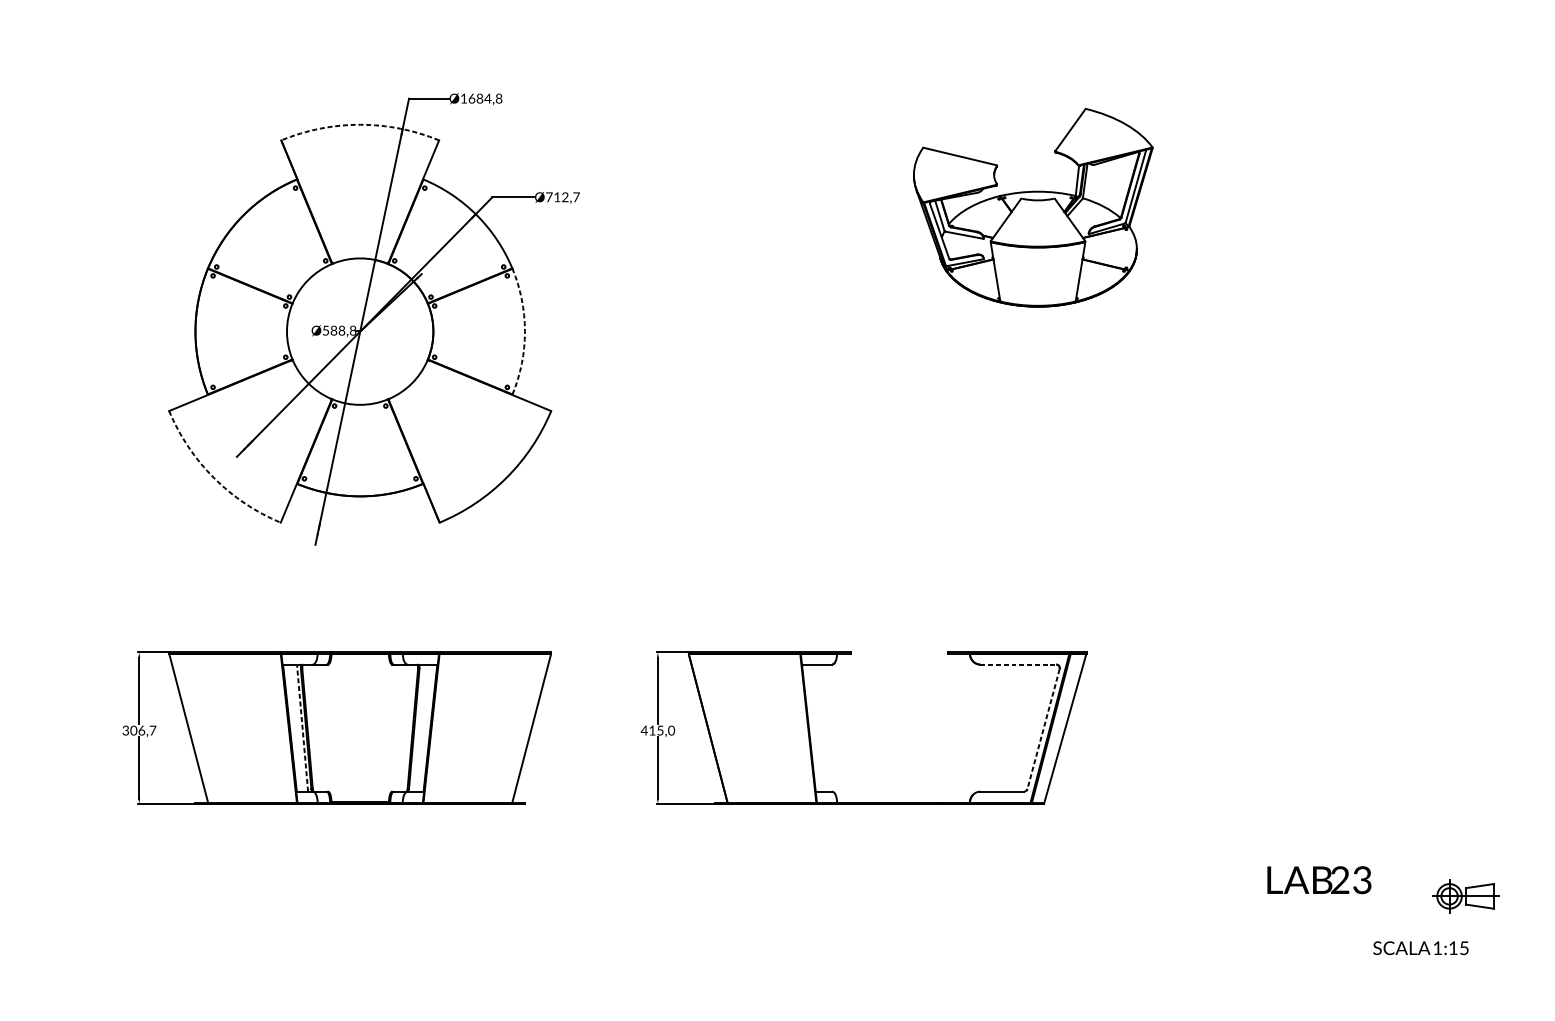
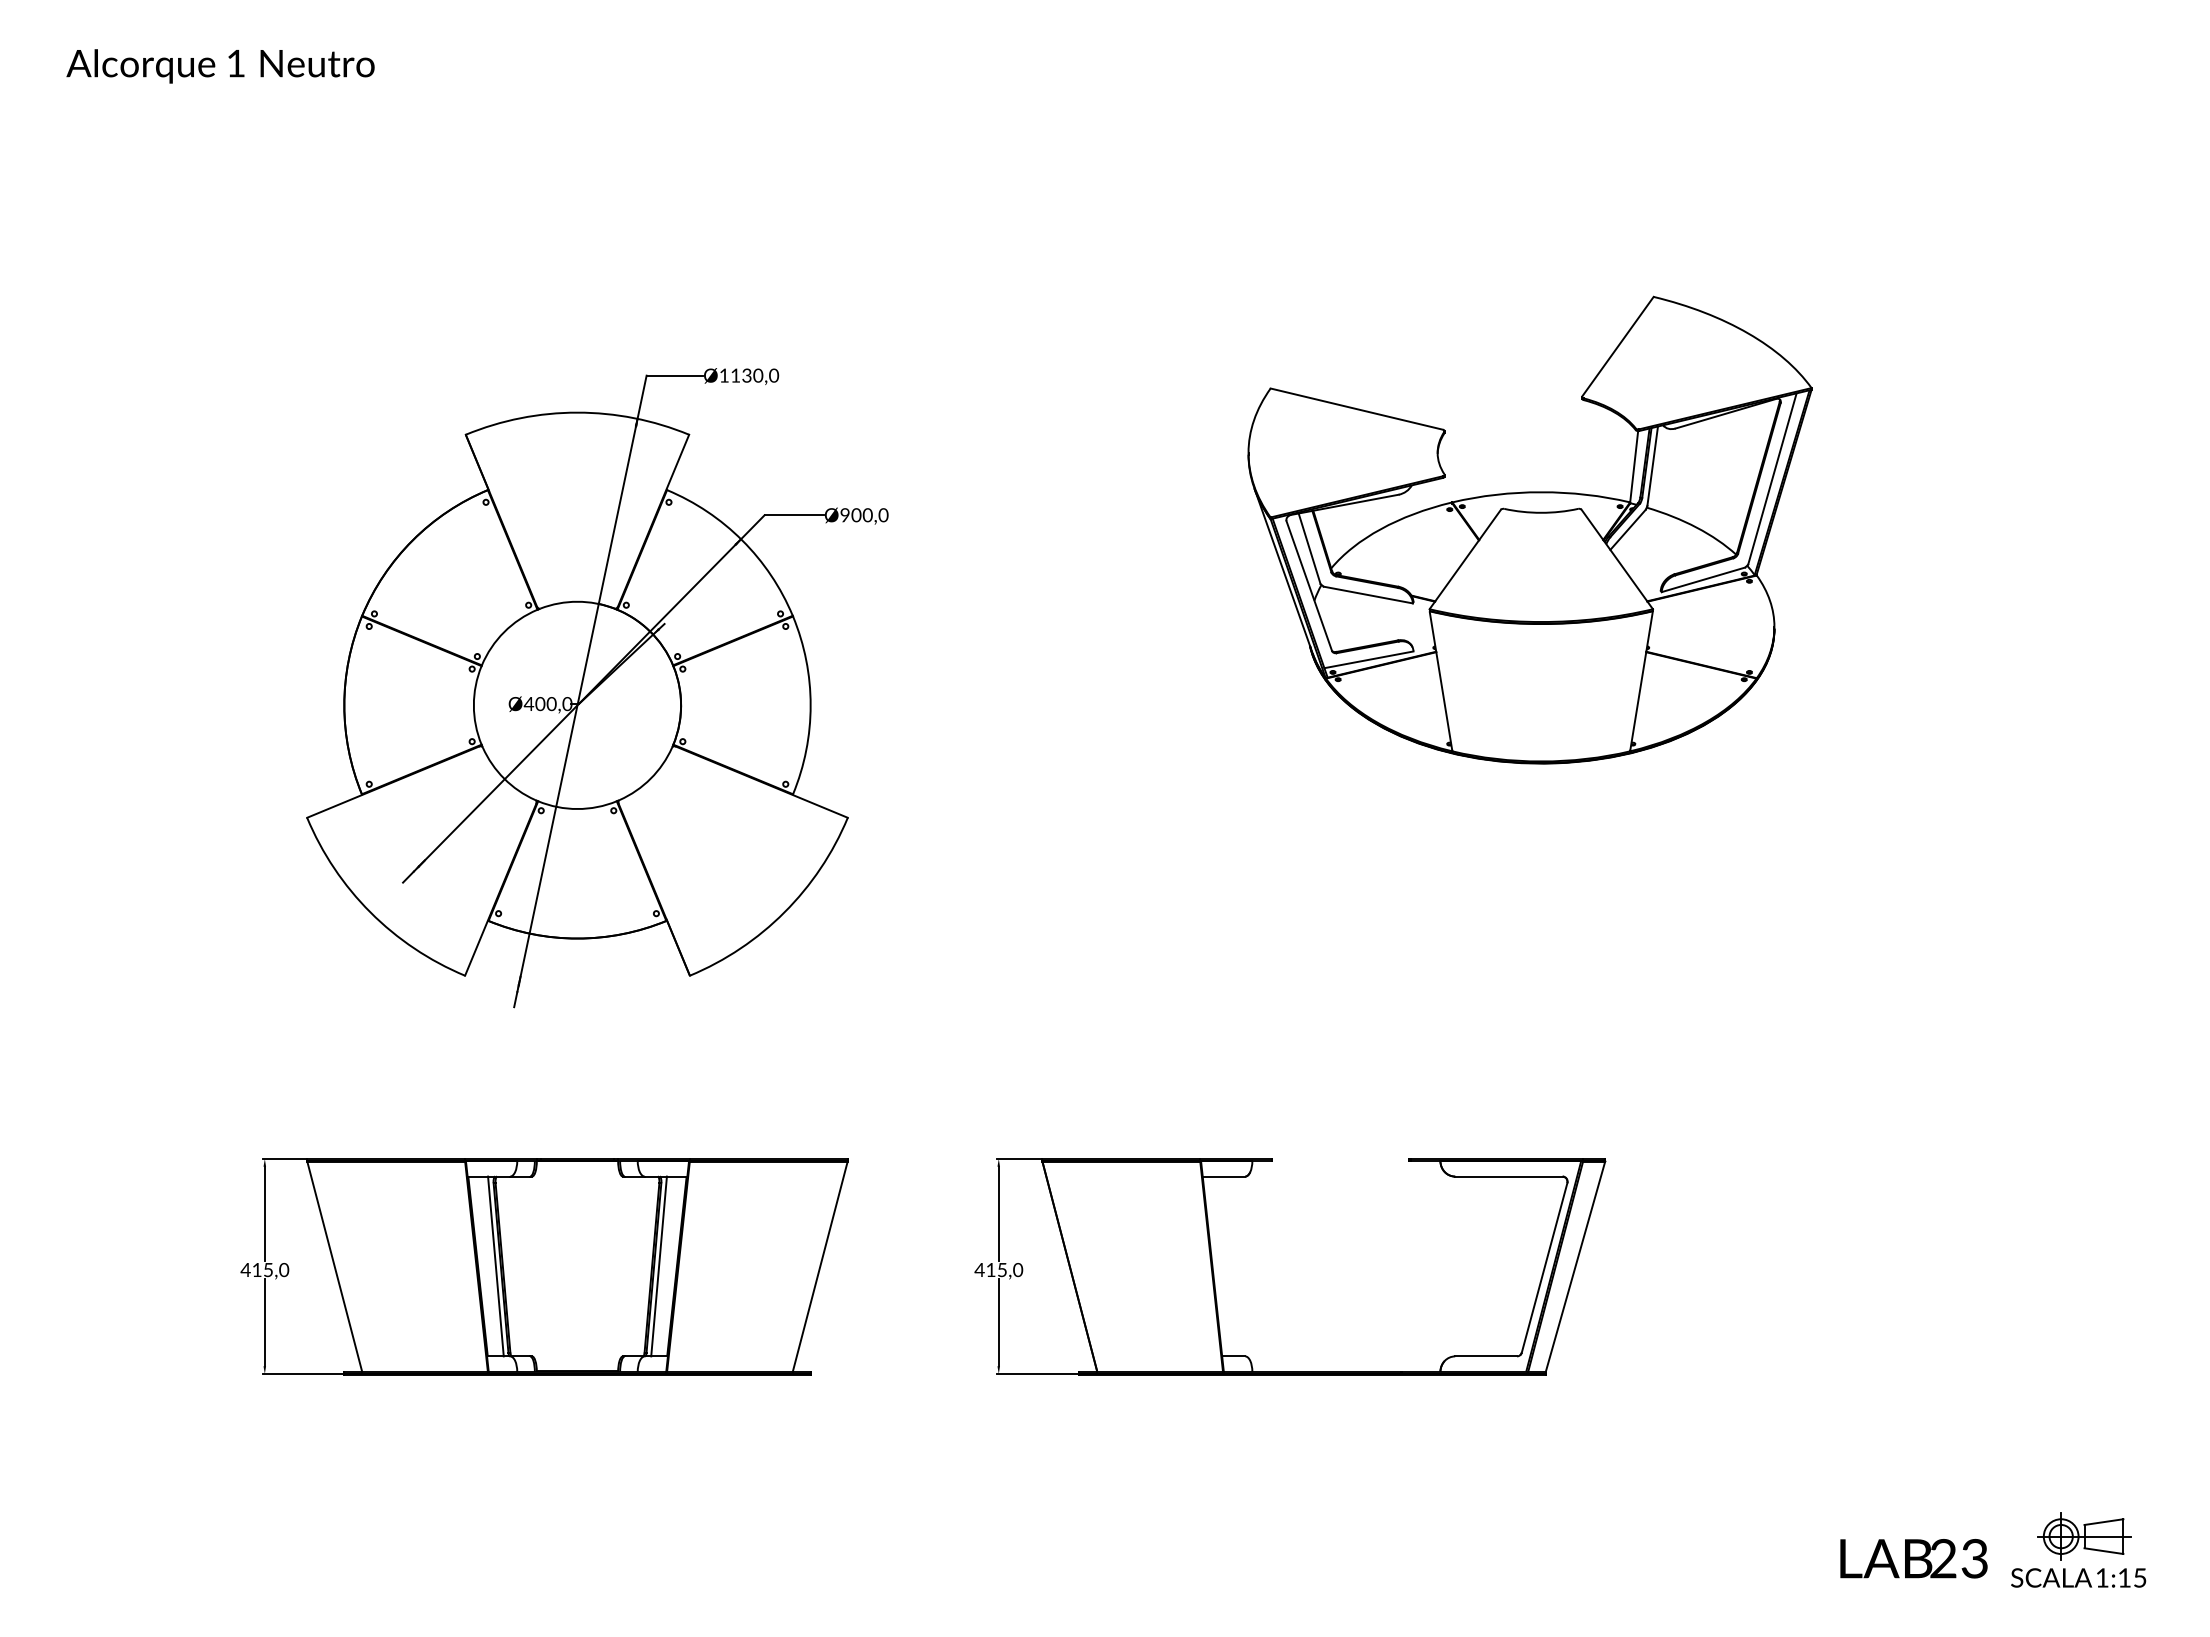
text: (485, 98) -> (755, 375), Ø1684,8 -> Ø1130,0
arc: (360, 124) -> (577, 412), dashed -> solid
text: (563, 197) -> (864, 515), Ø712,7 -> Ø900,0
part: (1032, 207) -> (1529, 529), size x1.67
text: (339, 331) -> (547, 704), Ø588,8 -> Ø400,0
arc: (524, 331) -> (810, 705), dashed -> solid
arc: (213, 477) -> (370, 912), dashed -> solid
line: (1018, 664) -> (1508, 1176), dashed -> solid
line: (302, 728) -> (495, 1266), dashed -> solid
line: (417, 728) -> (658, 1266), added
line: (1043, 728) -> (1544, 1267), dashed -> solid
text: (139, 730) -> (264, 1270), 306,7 -> 415,0
text: (1319, 880) -> (1913, 1558), moved
part: (1466, 896) -> (2084, 1536), moved

